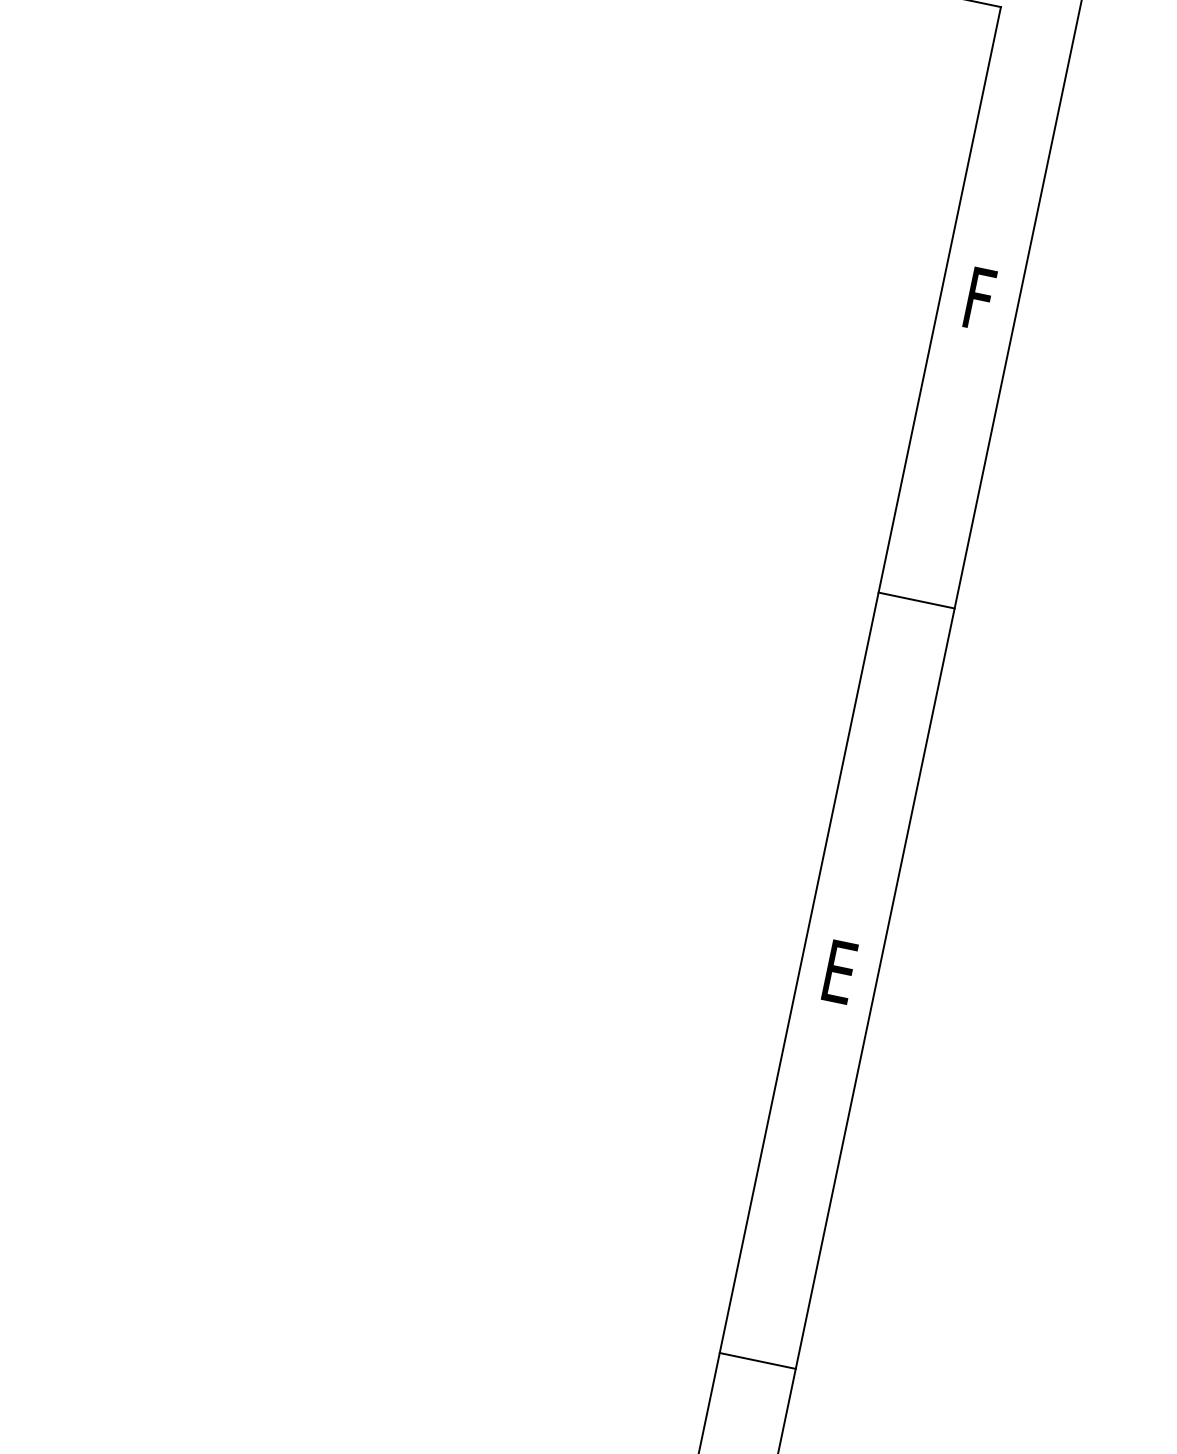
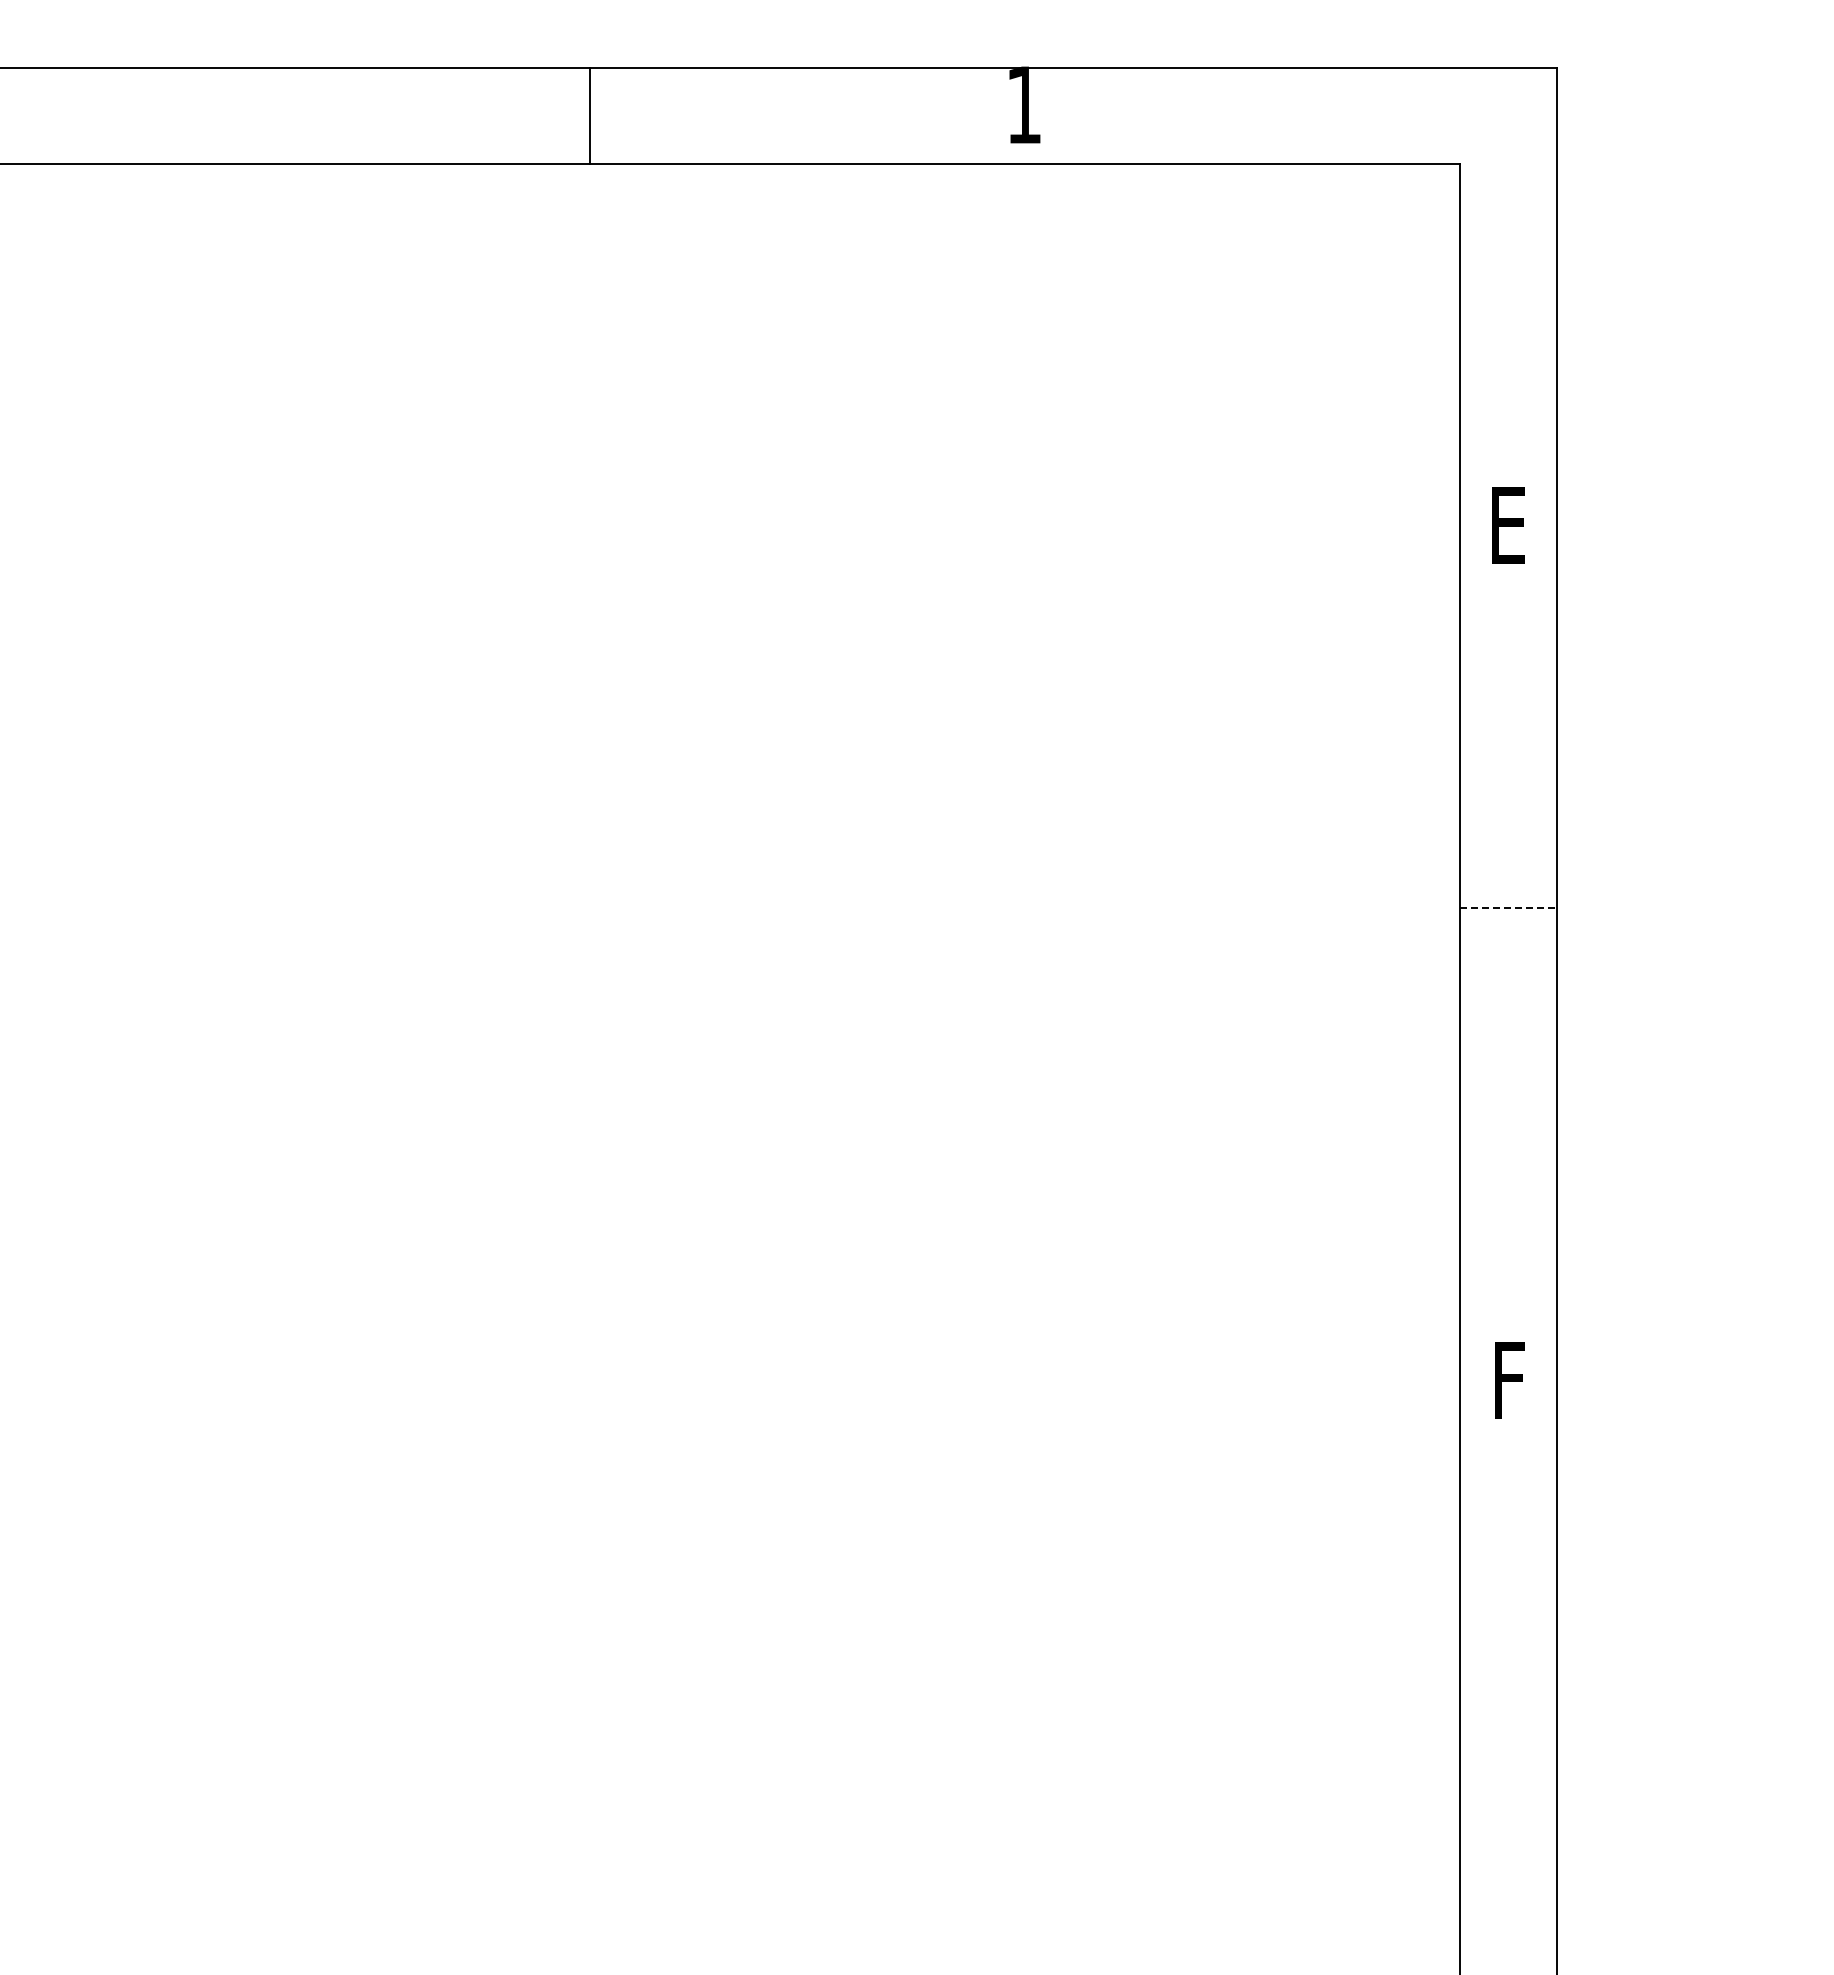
text: (979, 299) -> (1508, 525), F -> E
line: (916, 600) -> (1508, 908), solid -> dashed
text: (840, 972) -> (1509, 1380), E -> F
line: (757, 1360) -> (1507, 1874), removed

